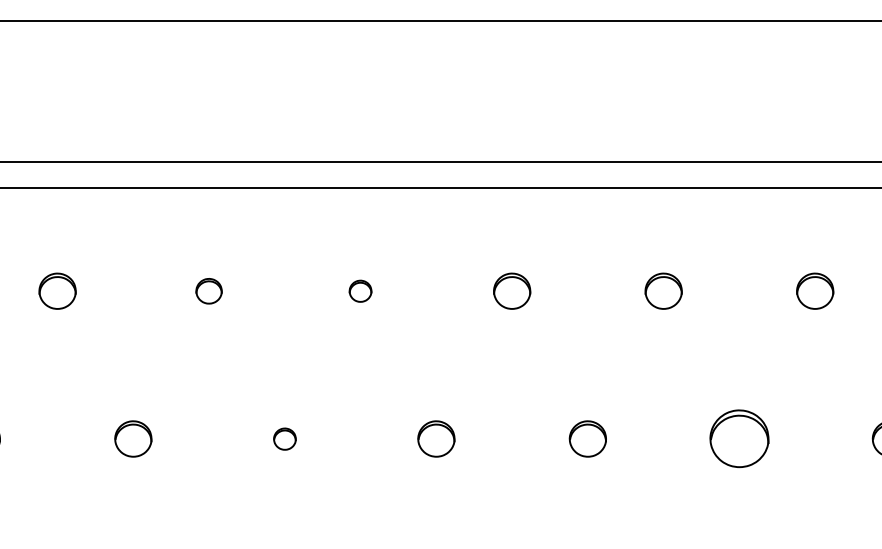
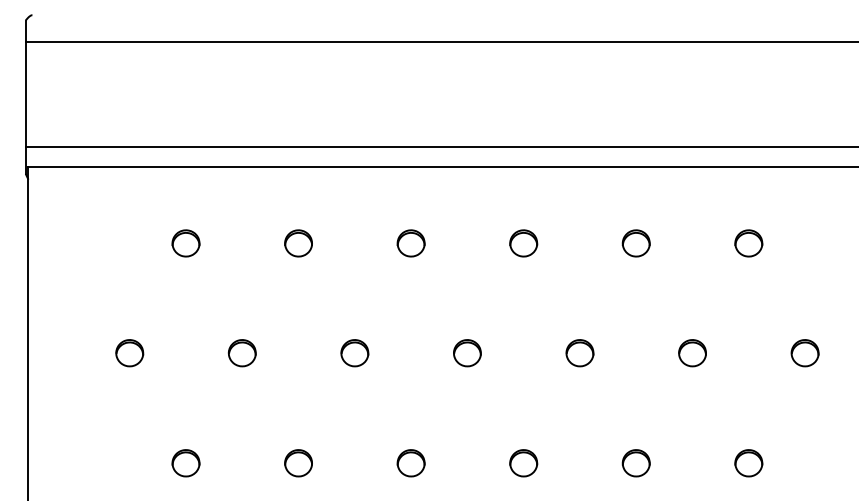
part: (209, 291) -> (298, 243), size x1.43
part: (359, 291) -> (410, 243), size x1.67
part: (284, 439) -> (354, 353), size x1.67
part: (739, 439) -> (692, 353), size x0.62

